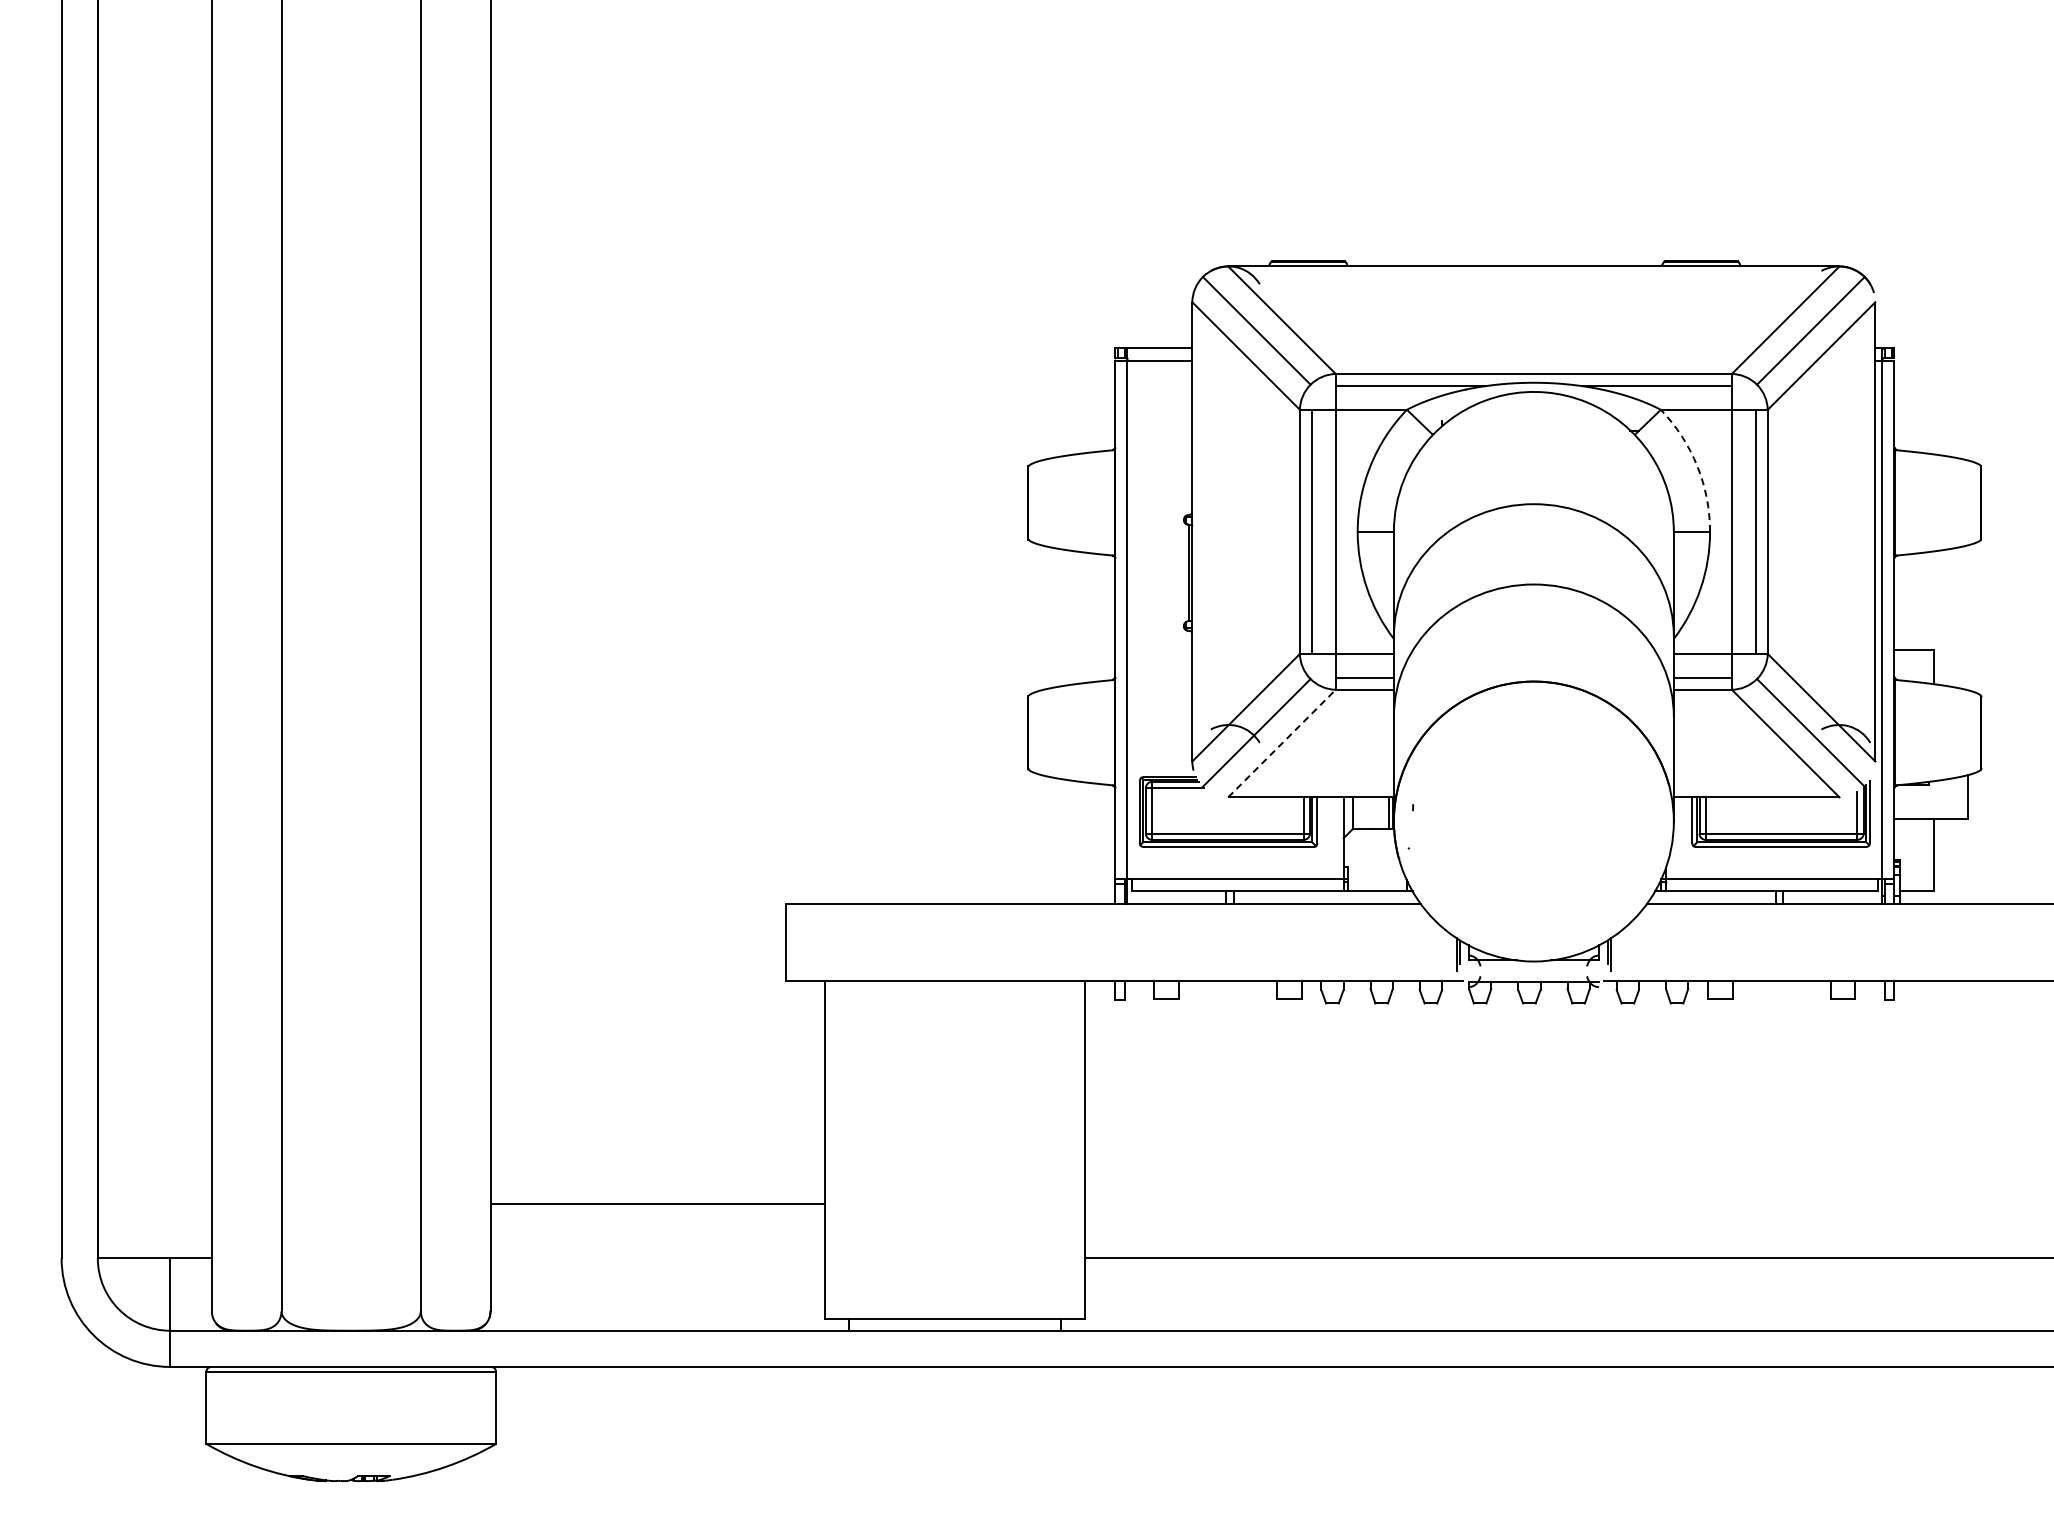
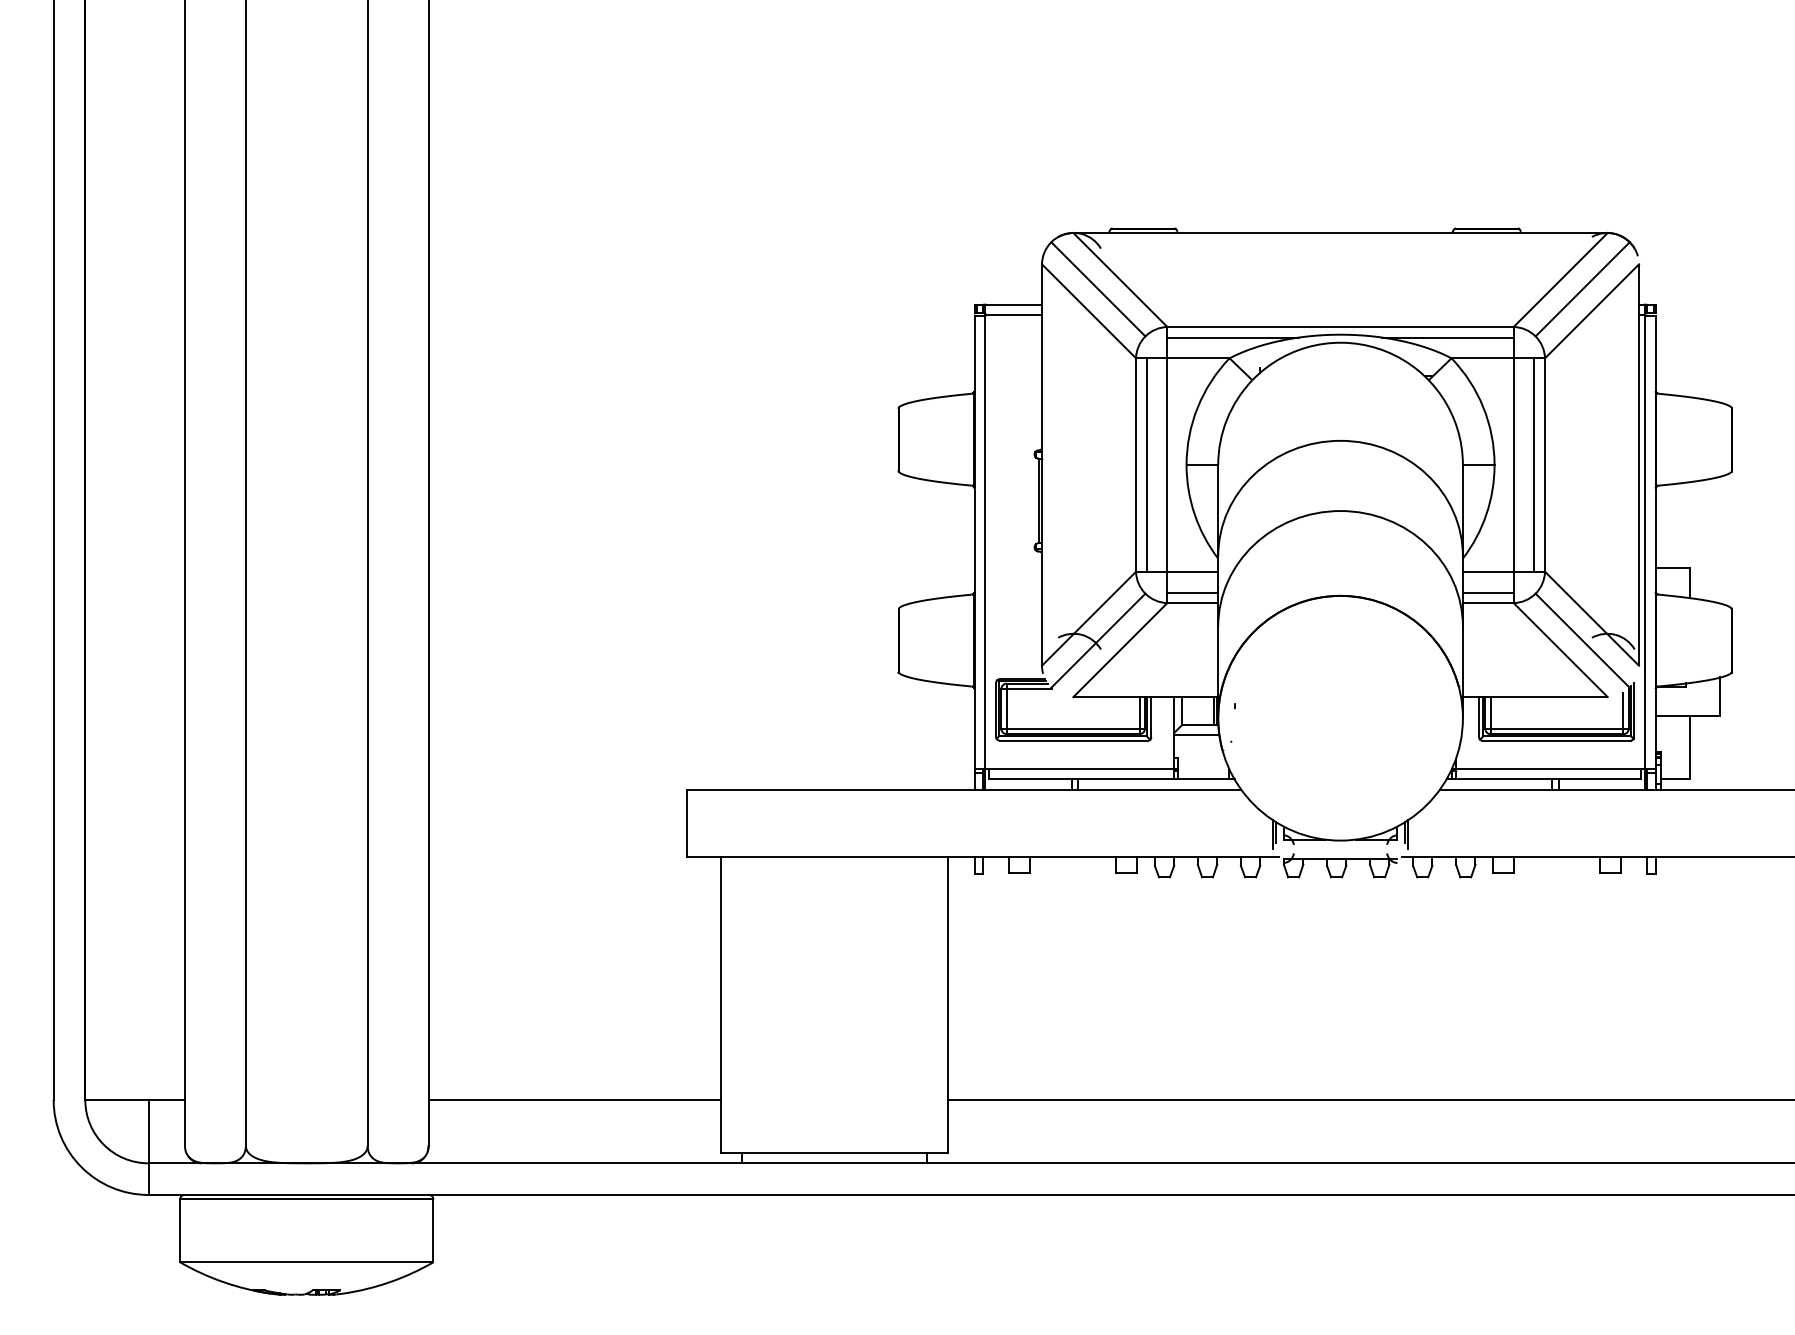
arc: (1697, 466) -> (1483, 407), dashed -> solid
line: (1282, 743) -> (1120, 650), dashed -> solid
line: (1369, 841) -> (1196, 735), added
line: (657, 1204) -> (574, 1100), moved

